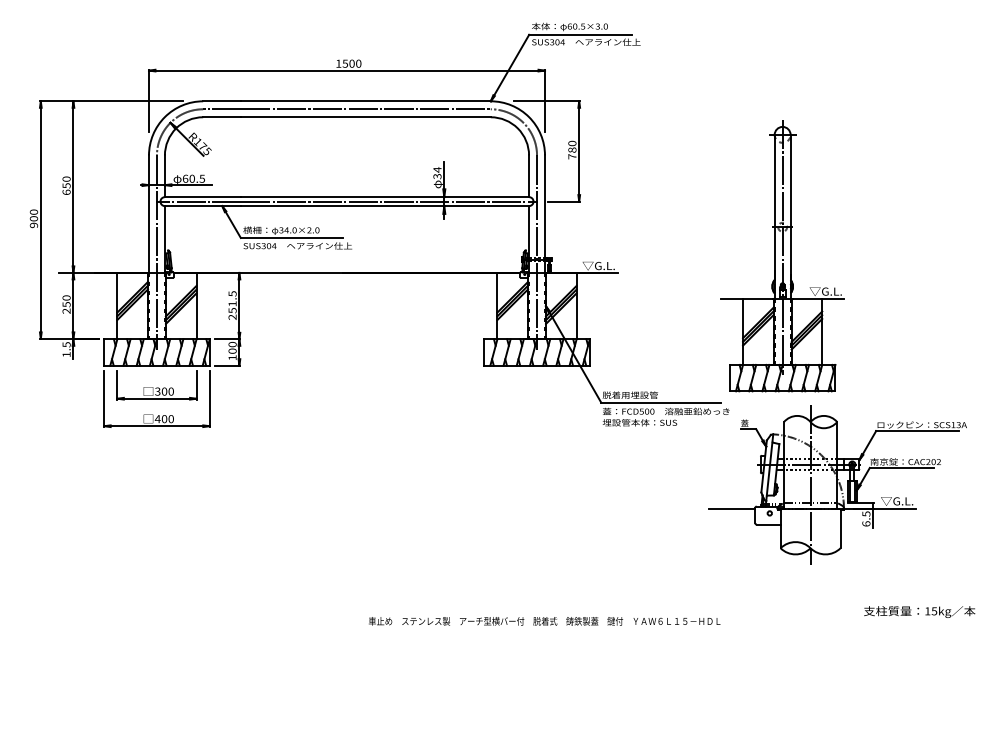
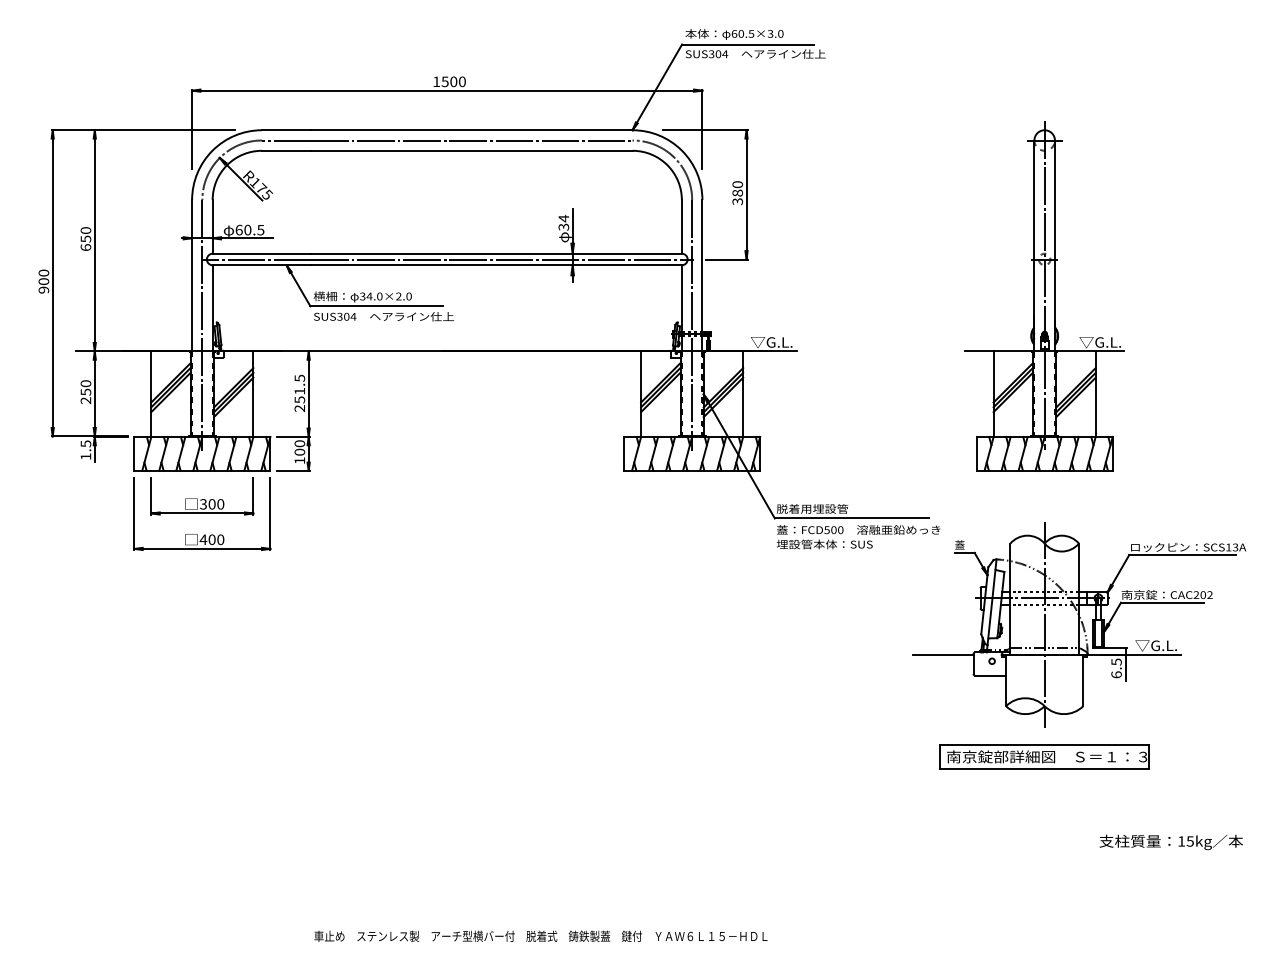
text: (572, 156) -> (737, 201), 780 -> 380
part: (782, 255) -> (1044, 296), moved
part: (810, 587) -> (1044, 756), added
text: (919, 612) -> (1170, 842), moved
text: (544, 620) -> (540, 935), moved

